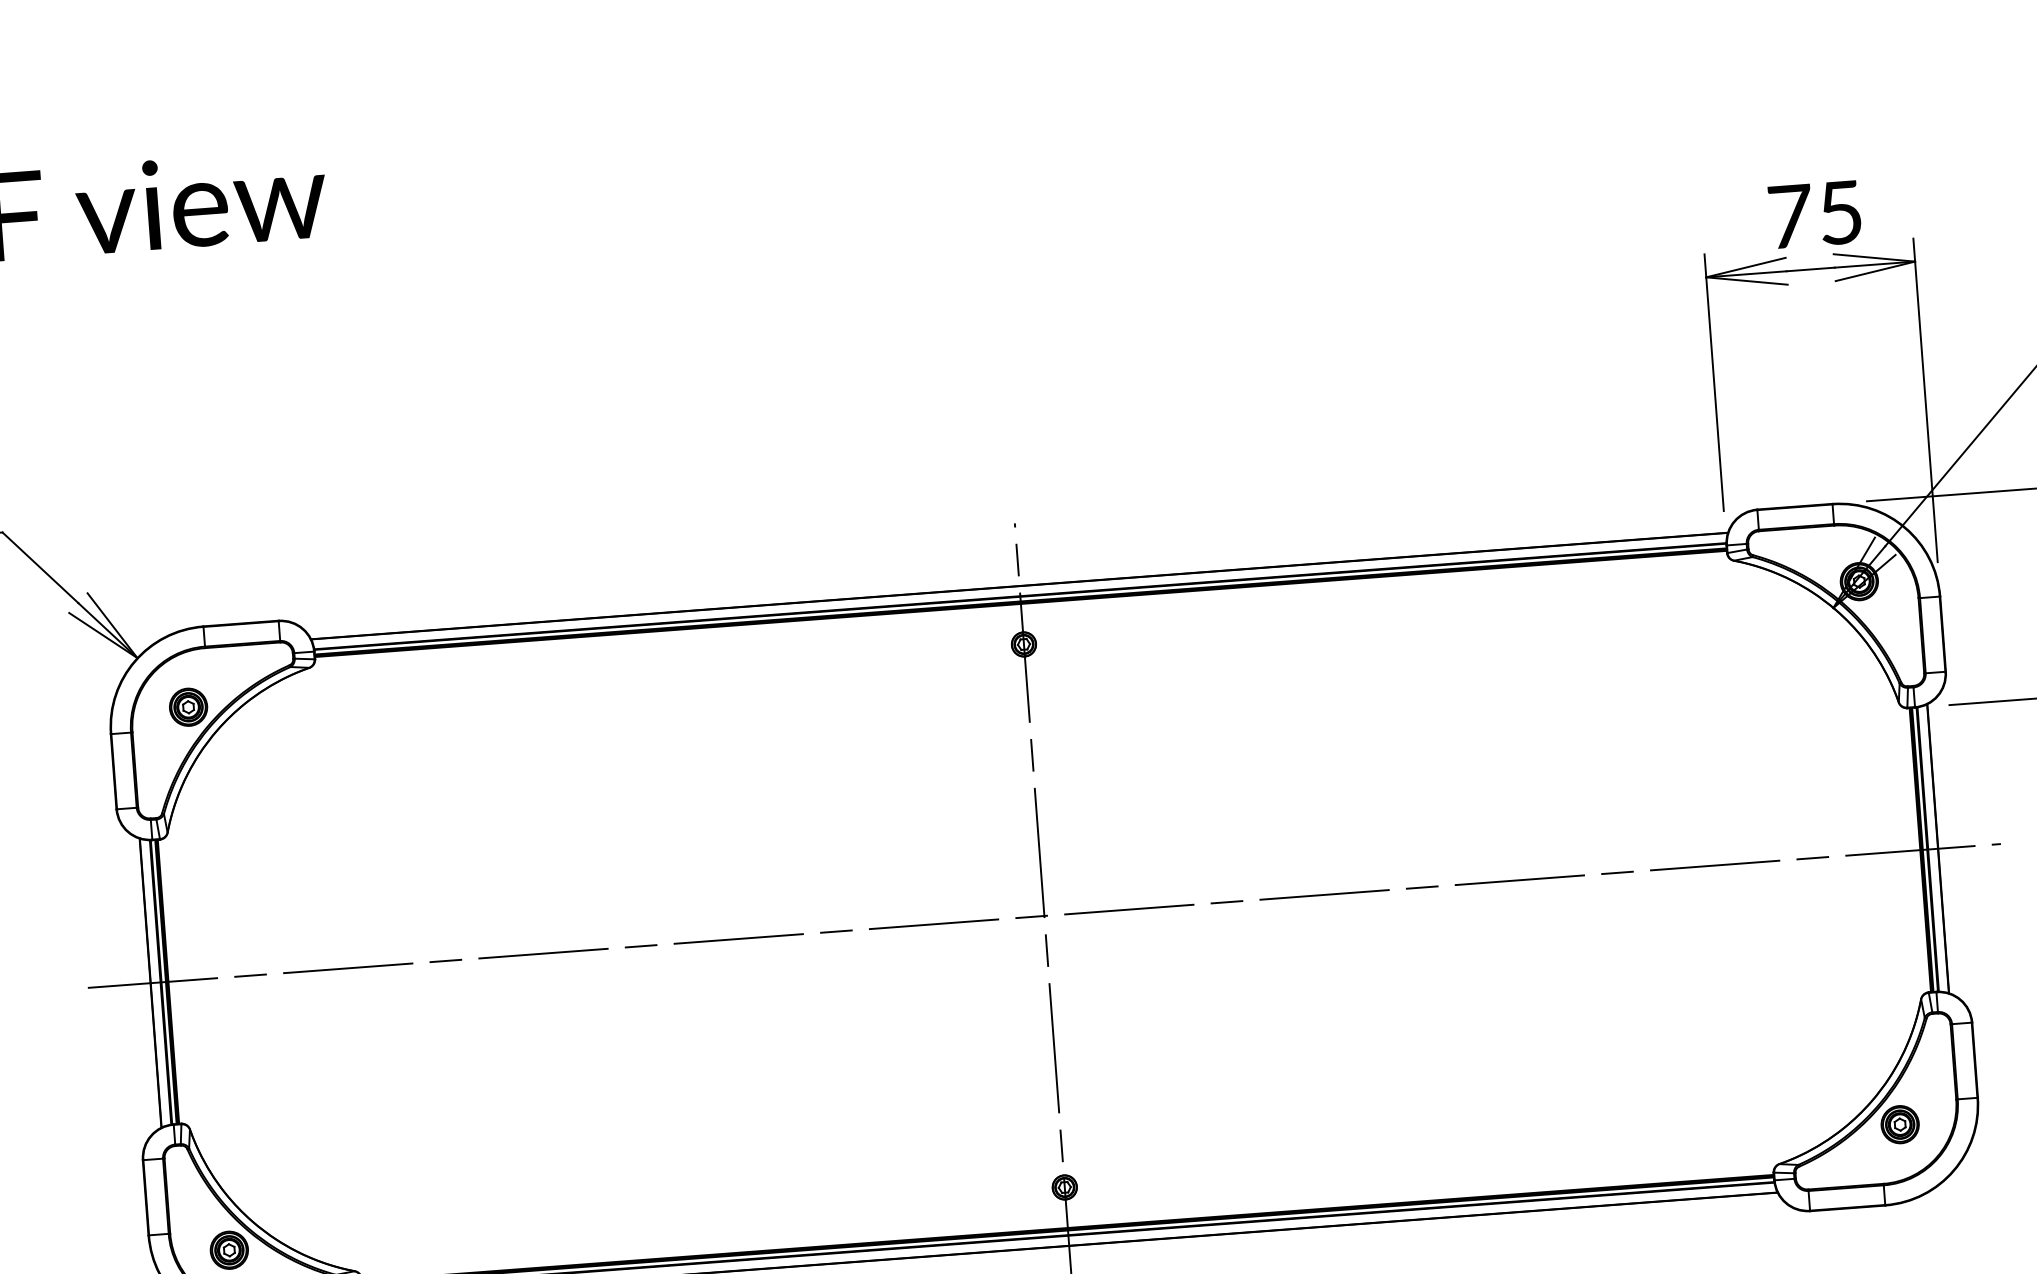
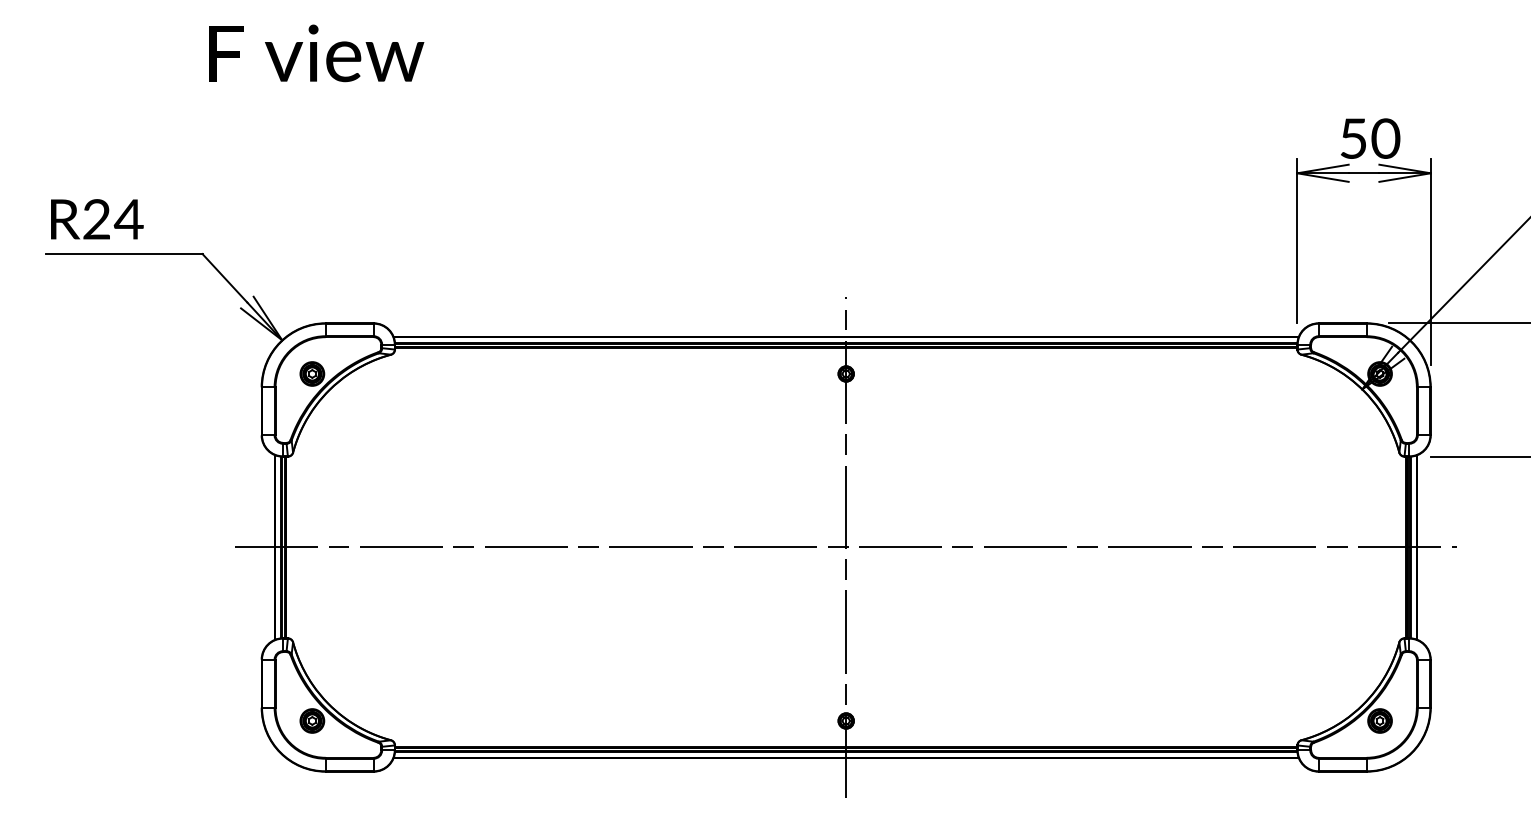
text: (1816, 214) -> (1370, 138), 75 -> 50

